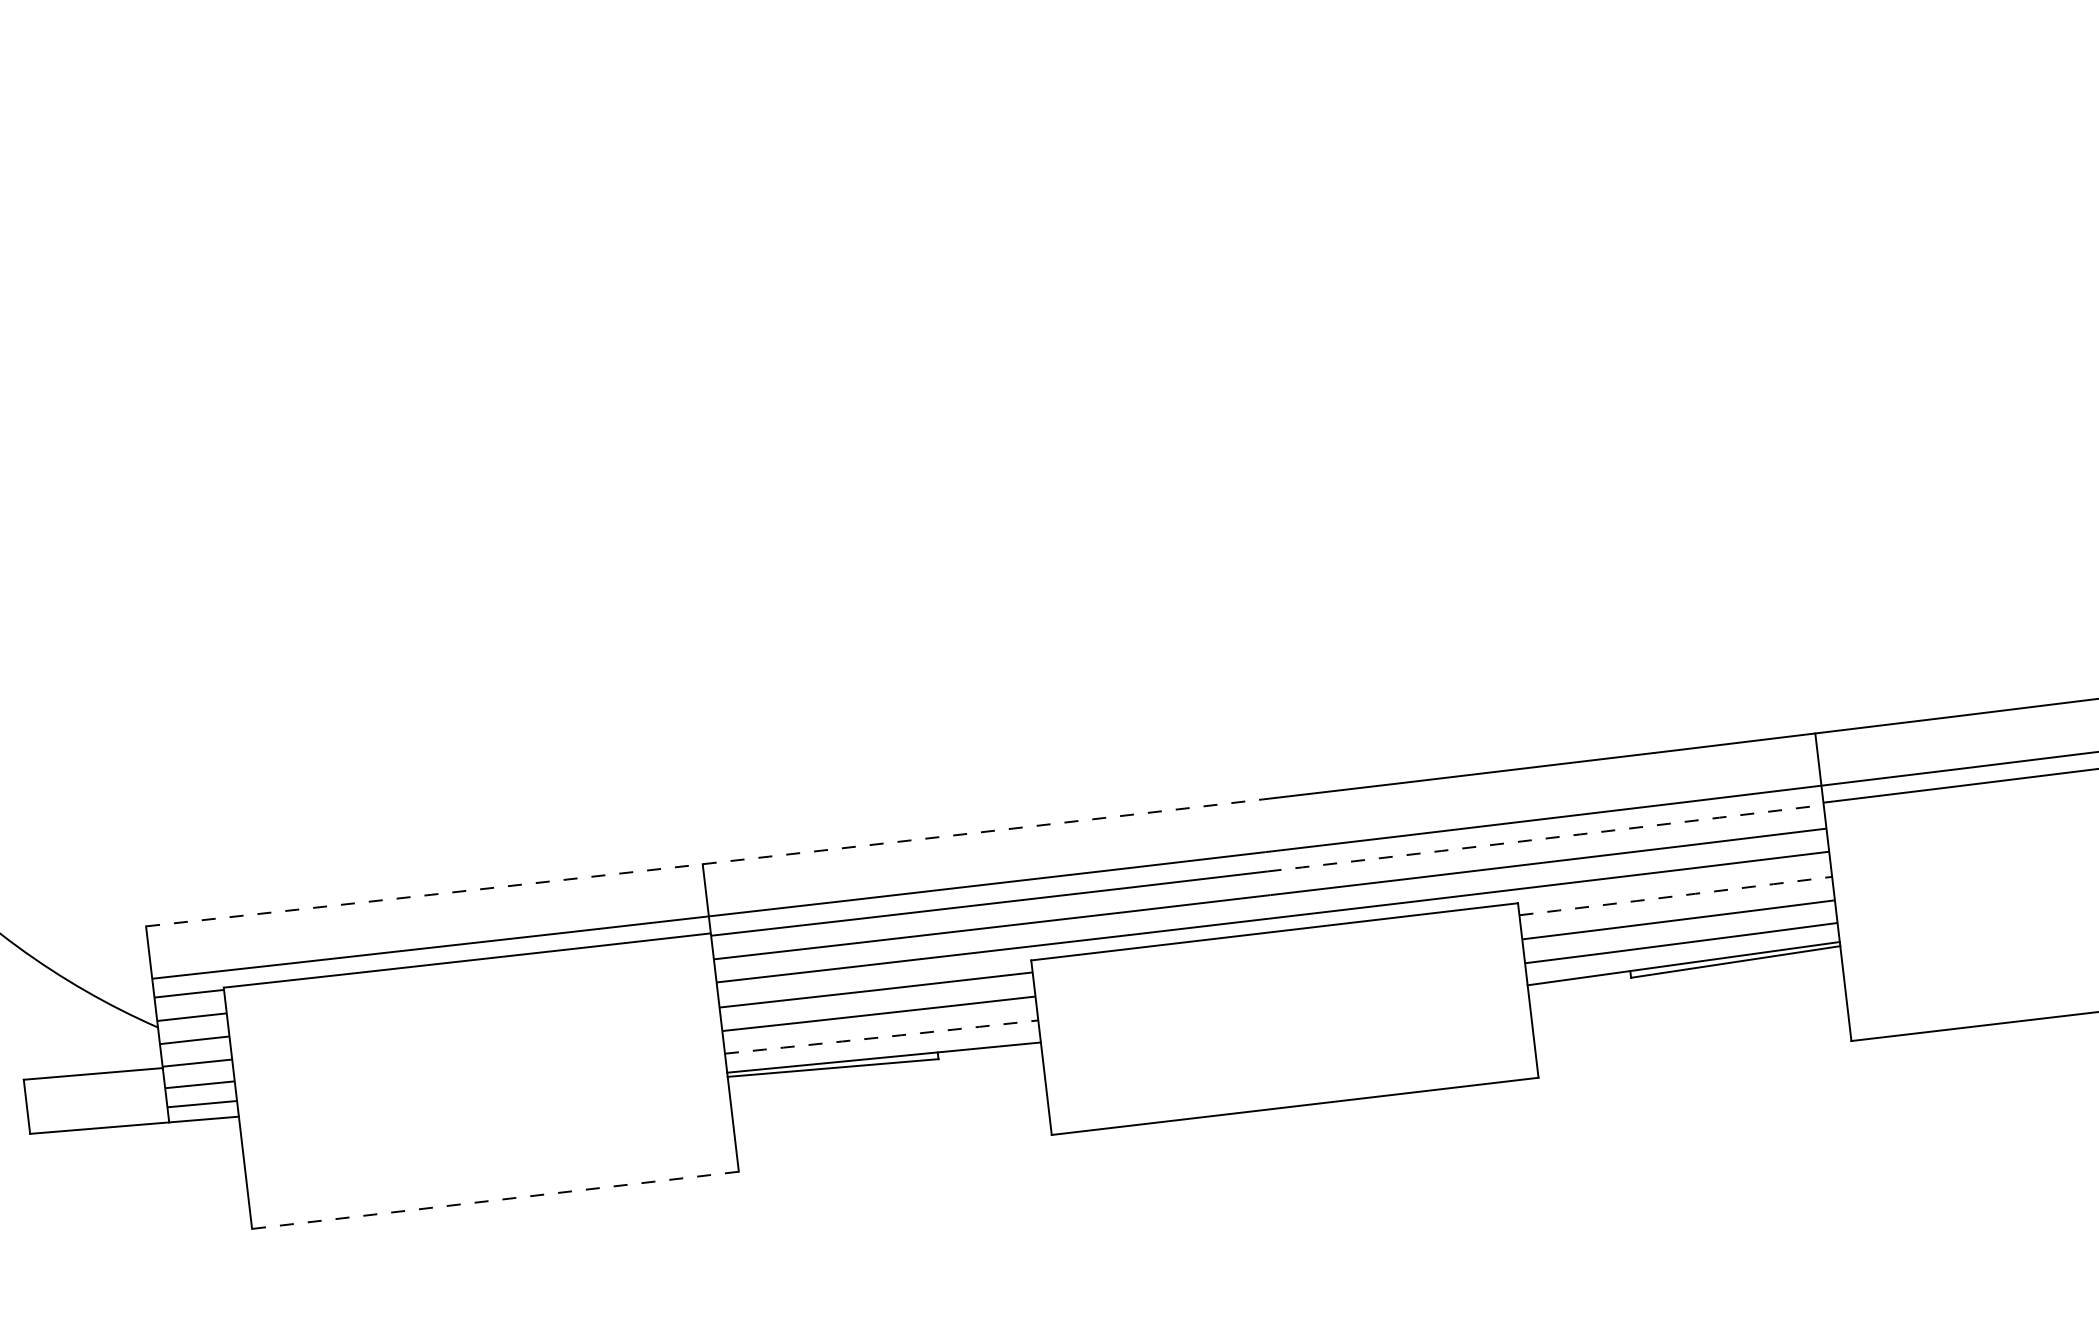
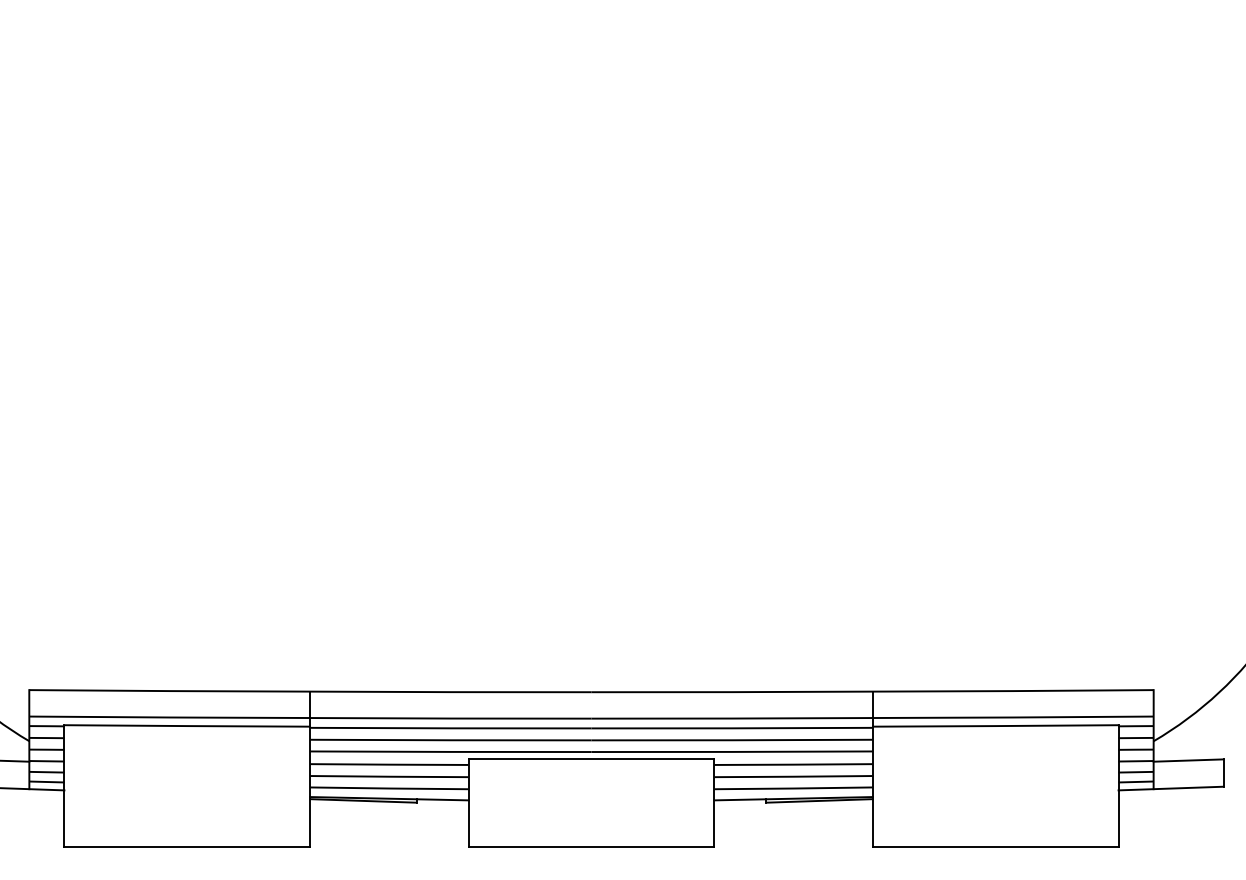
arc: (1546, 838) -> (732, 728), dashed -> solid
arc: (702, 863) -> (310, 691), dashed -> solid
arc: (1675, 895) -> (793, 764), dashed -> solid
arc: (881, 1037) -> (389, 788), dashed -> solid
line: (495, 1201) -> (187, 847), dashed -> solid

